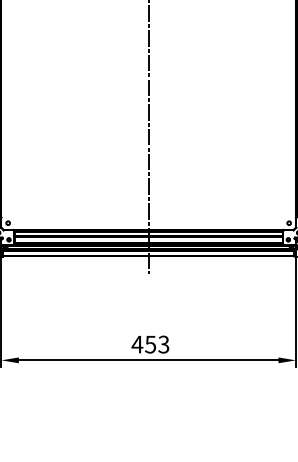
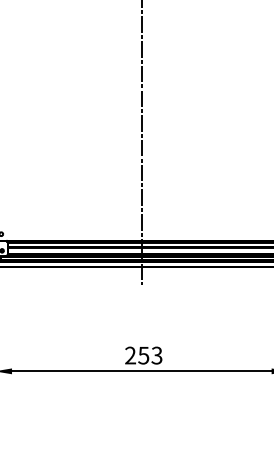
text: (137, 344) -> (130, 355), 453 -> 253

